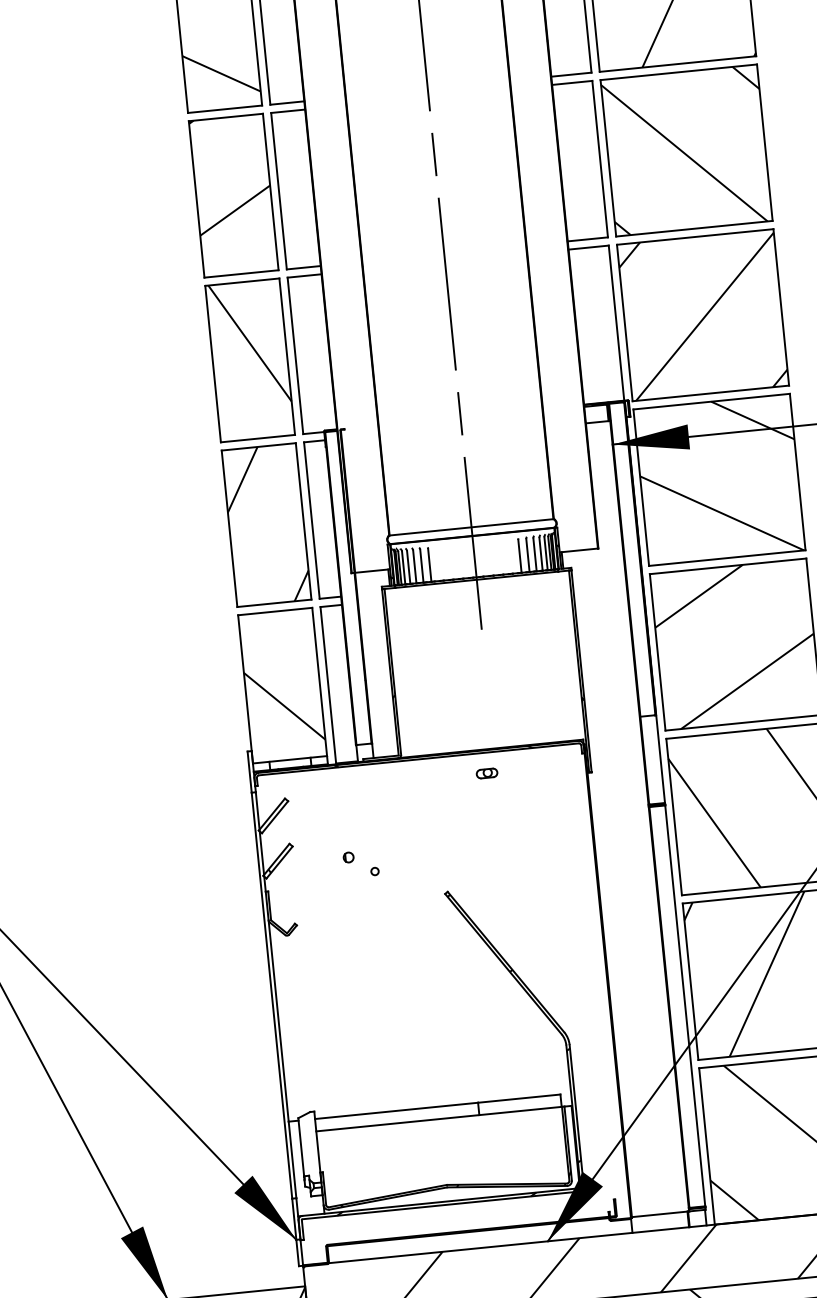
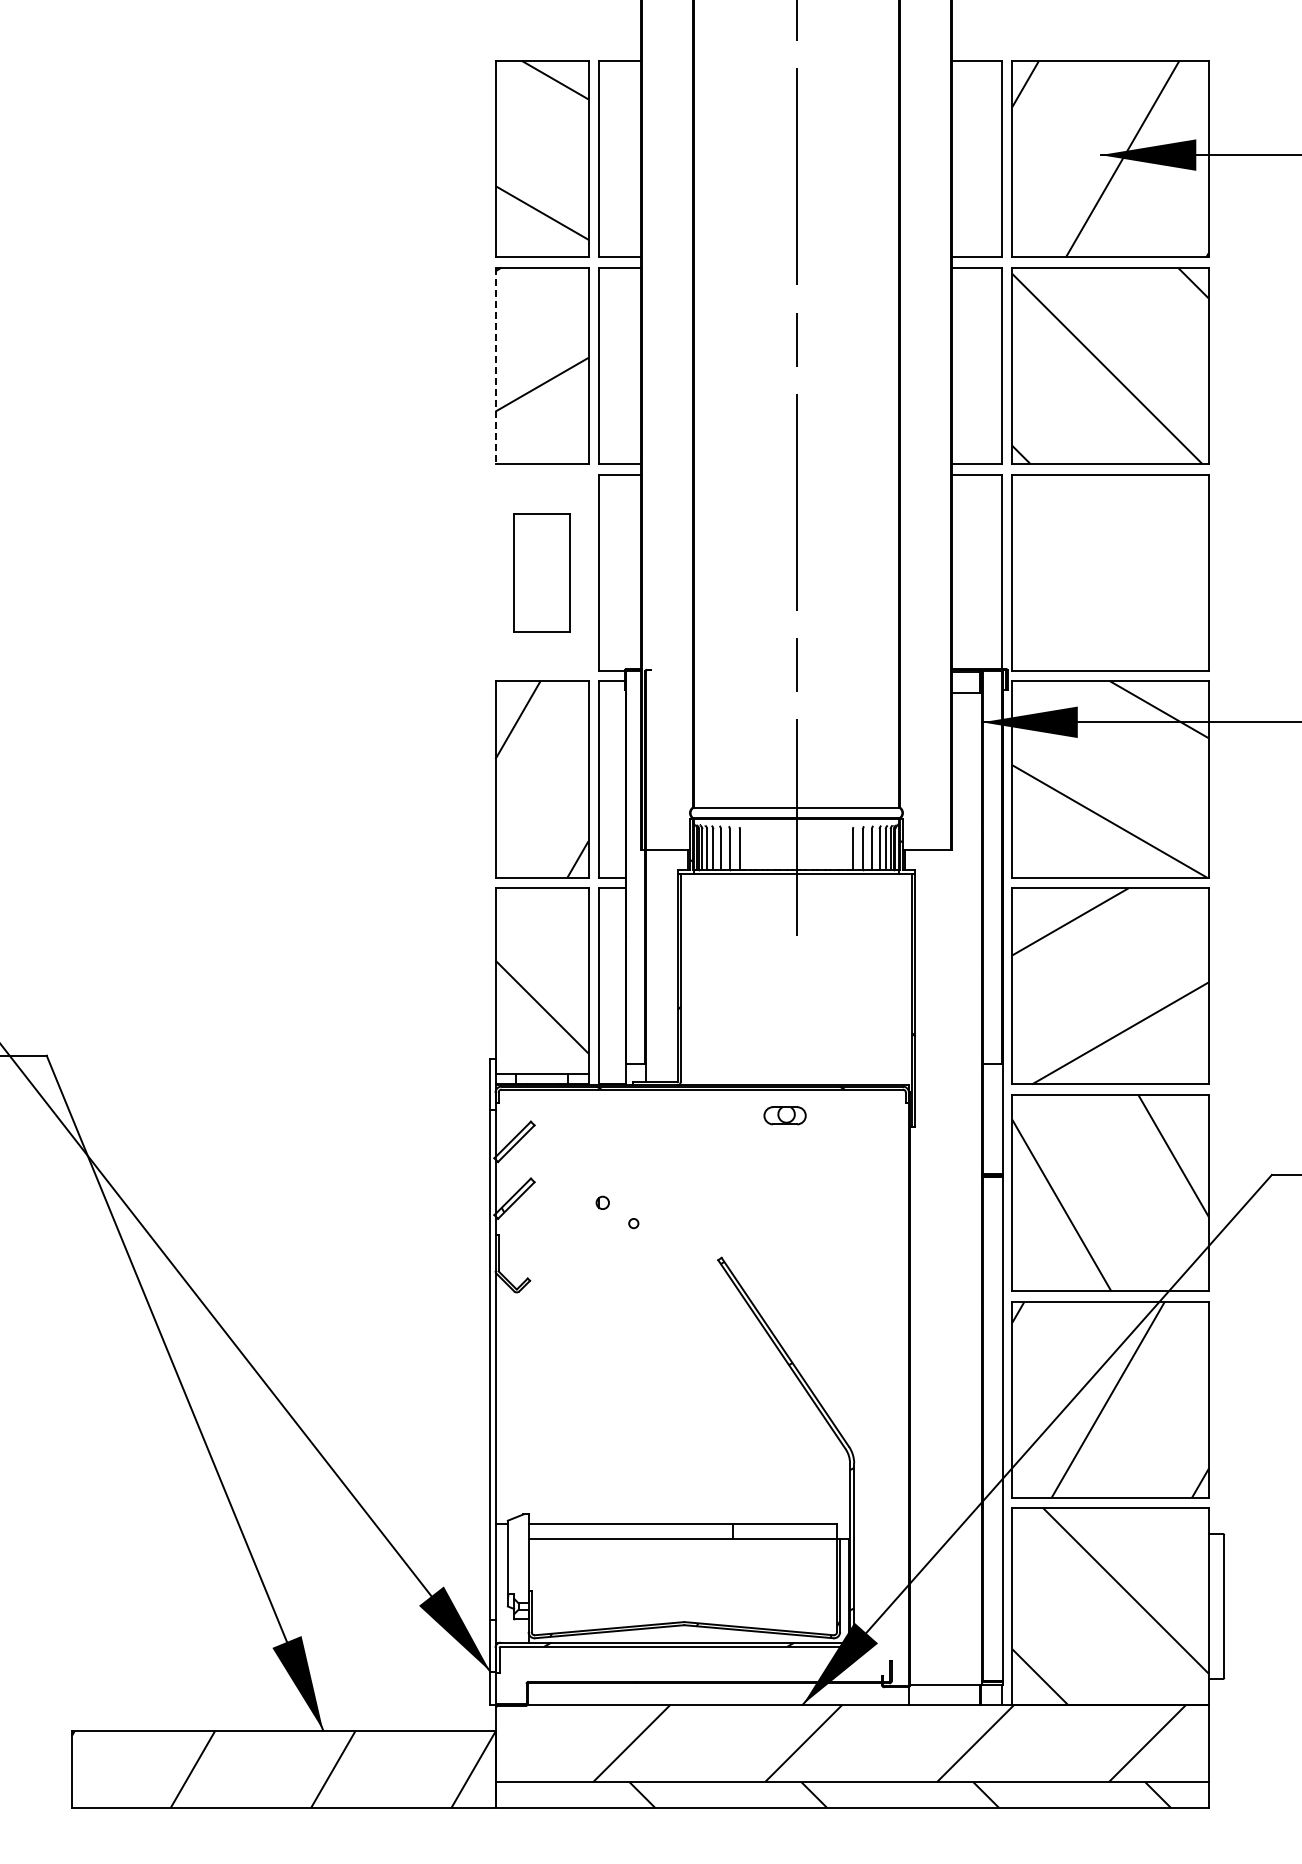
line: (196, 199) -> (495, 366), solid -> dashed
hatch: (702, 315) -> (1110, 572), removed
part: (250, 360) -> (542, 572), size x0.6
part: (487, 773) -> (785, 1115), size x1.6

